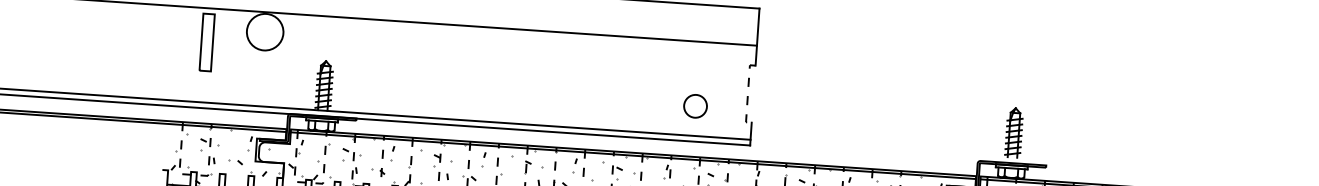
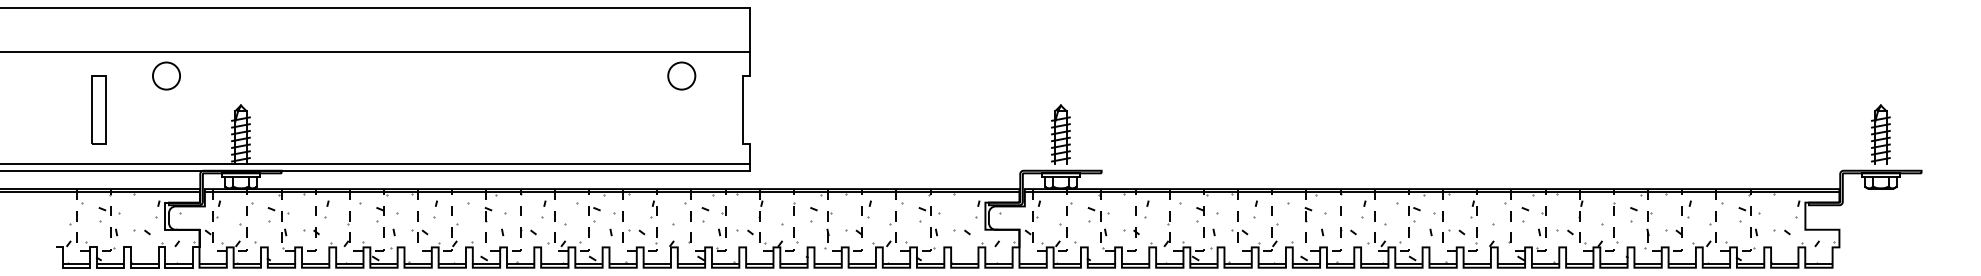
circle: (265, 31) -> (166, 75), size x0.62
part: (207, 42) -> (98, 109), moved
line: (747, 93) -> (742, 109), dashed -> solid
circle: (695, 105) -> (681, 75), moved

